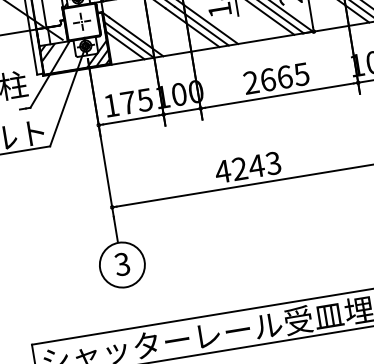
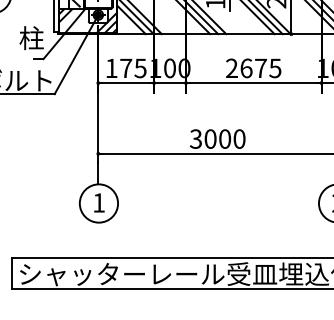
text: (285, 77) -> (261, 68), 2665 -> 2675
text: (247, 166) -> (217, 138), 4243 -> 3000
text: (121, 263) -> (98, 202), 3 -> 1

